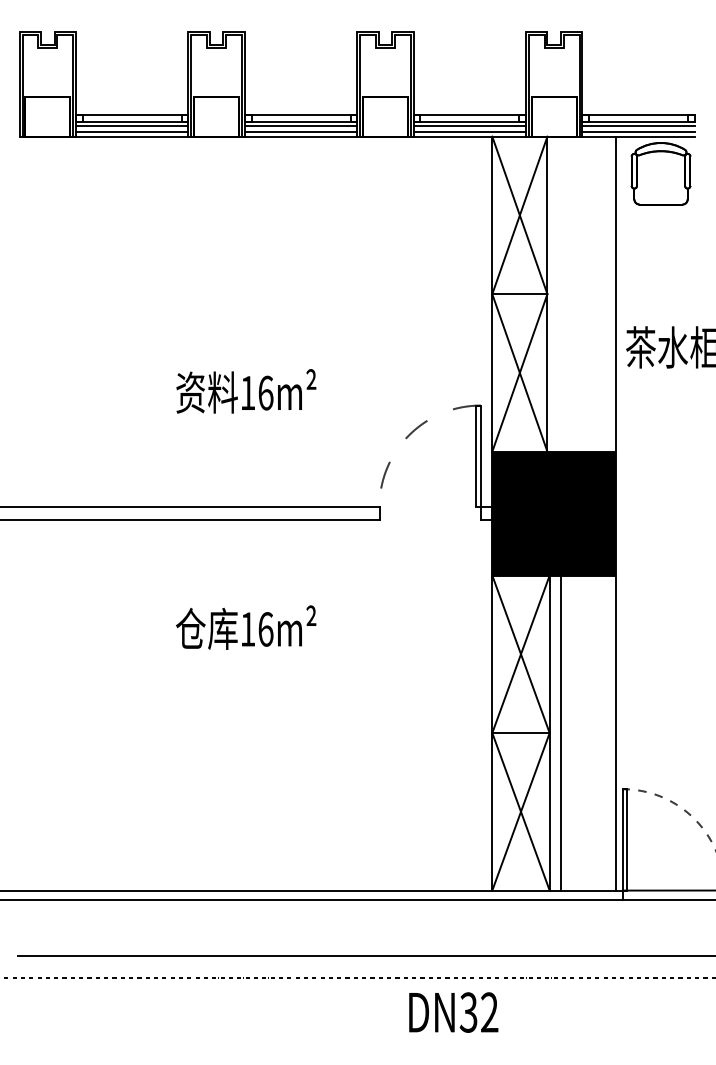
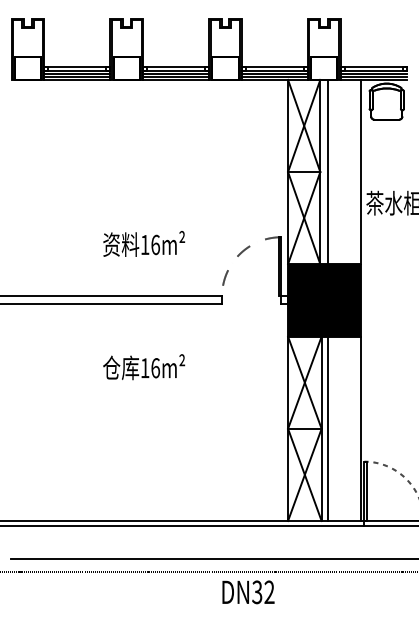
line: (561, 293) -> (328, 171), added
text: (246, 390) -> (144, 243), moved
text: (453, 1012) -> (248, 592), moved

